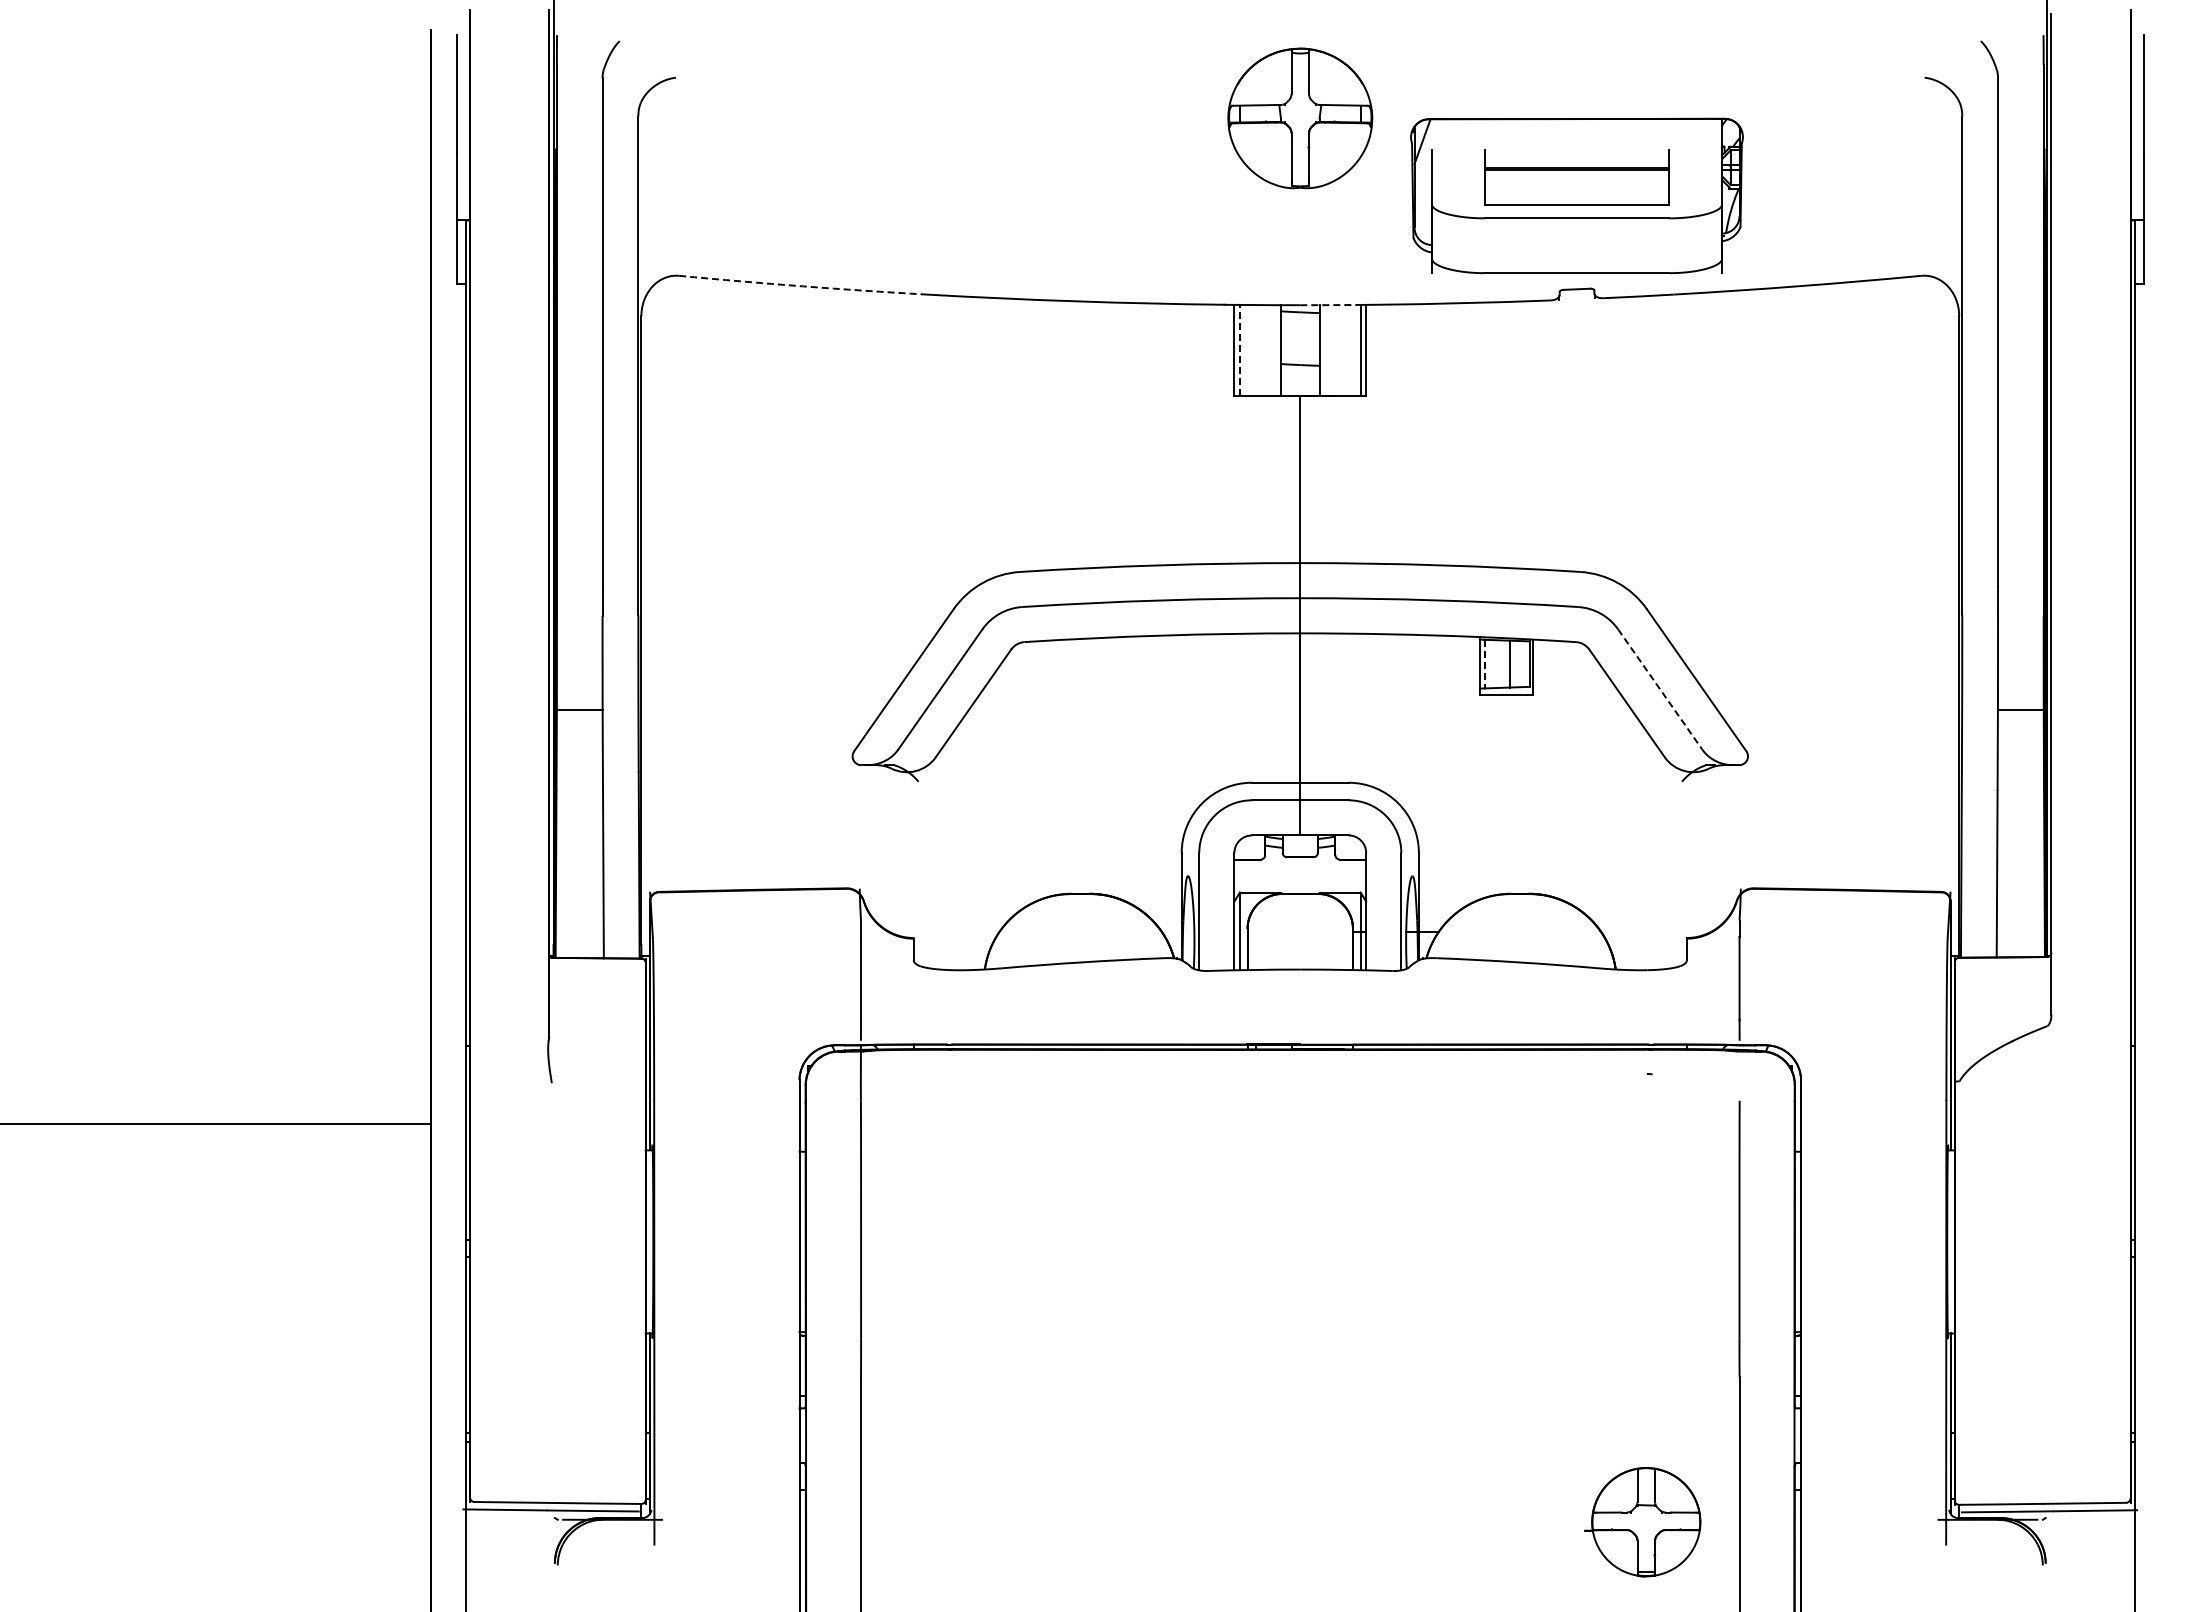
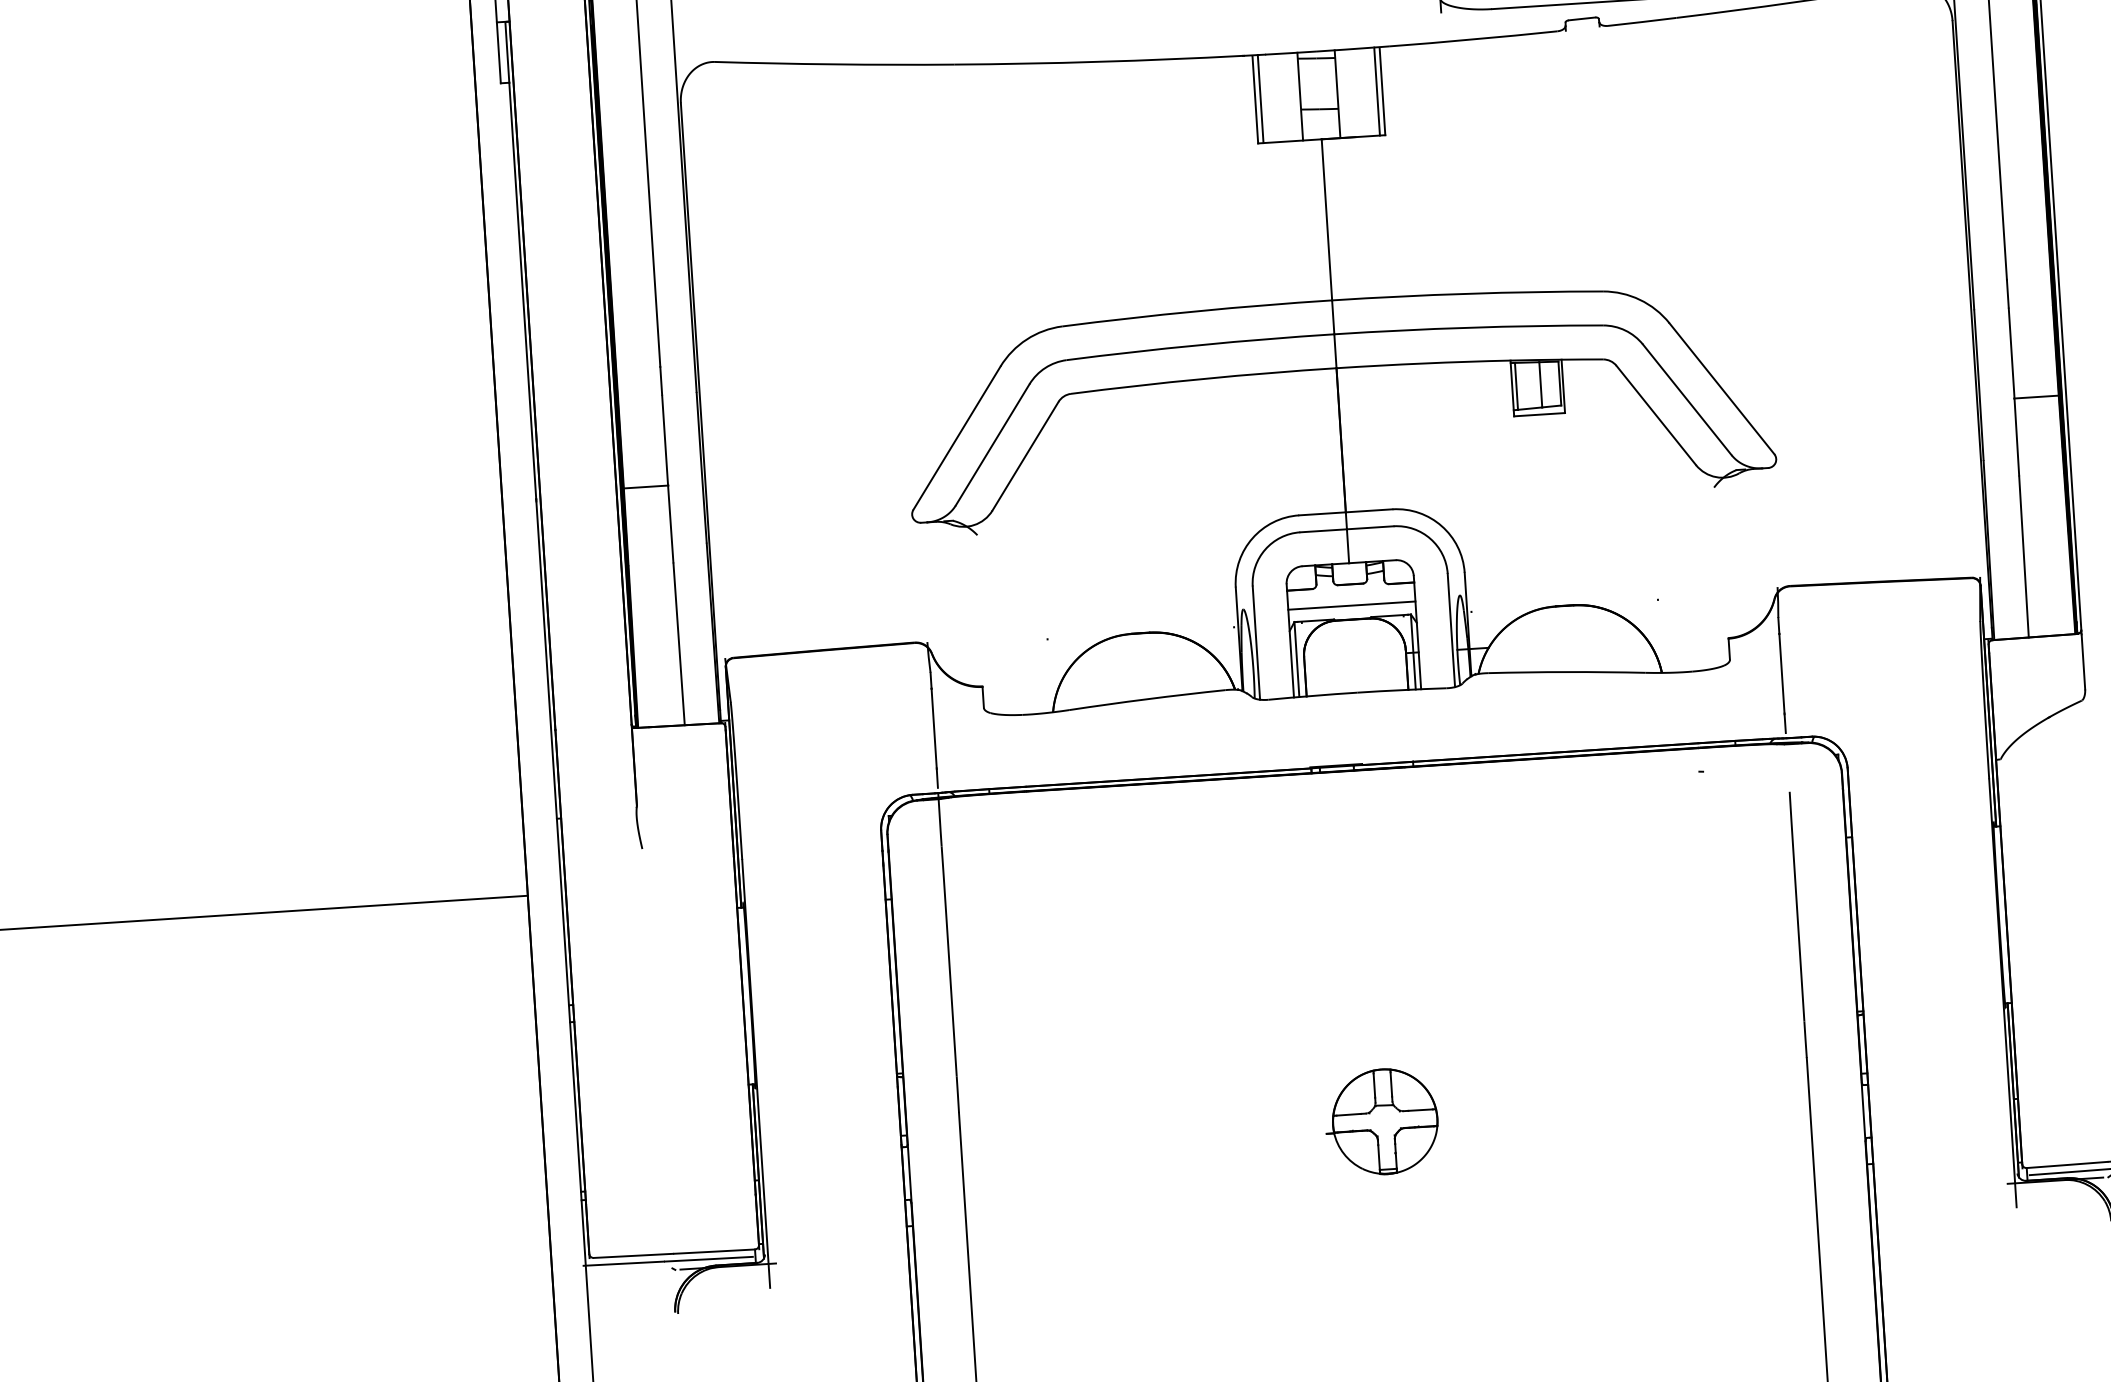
arc: (802, 286) -> (834, 64), dashed -> solid
line: (1330, 305) -> (1345, 49), dashed -> solid
line: (1239, 350) -> (1260, 99), dashed -> solid
line: (1484, 664) -> (1516, 386), dashed -> solid
line: (1660, 689) -> (1687, 399), dashed -> solid
line: (1300, 879) -> (1352, 605), added
part: (1642, 1522) -> (1381, 1122), moved

